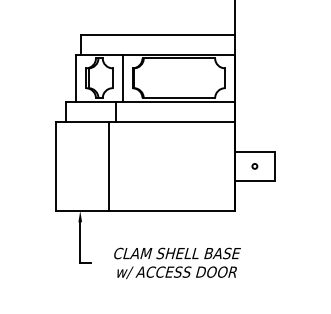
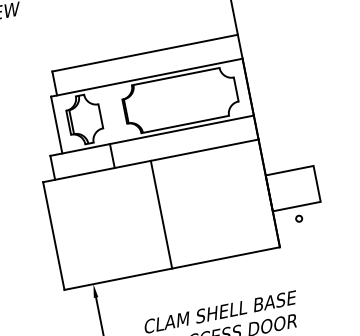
line: (122, 77) -> (112, 113), removed
line: (108, 166) -> (161, 214), moved
circle: (254, 166) -> (298, 218), moved

